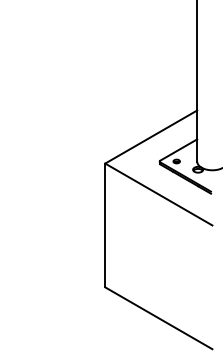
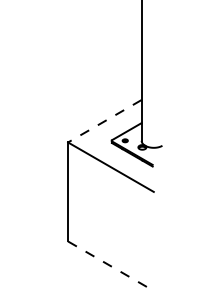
line: (150, 137) -> (104, 121), solid -> dashed
line: (159, 318) -> (111, 266), solid -> dashed

